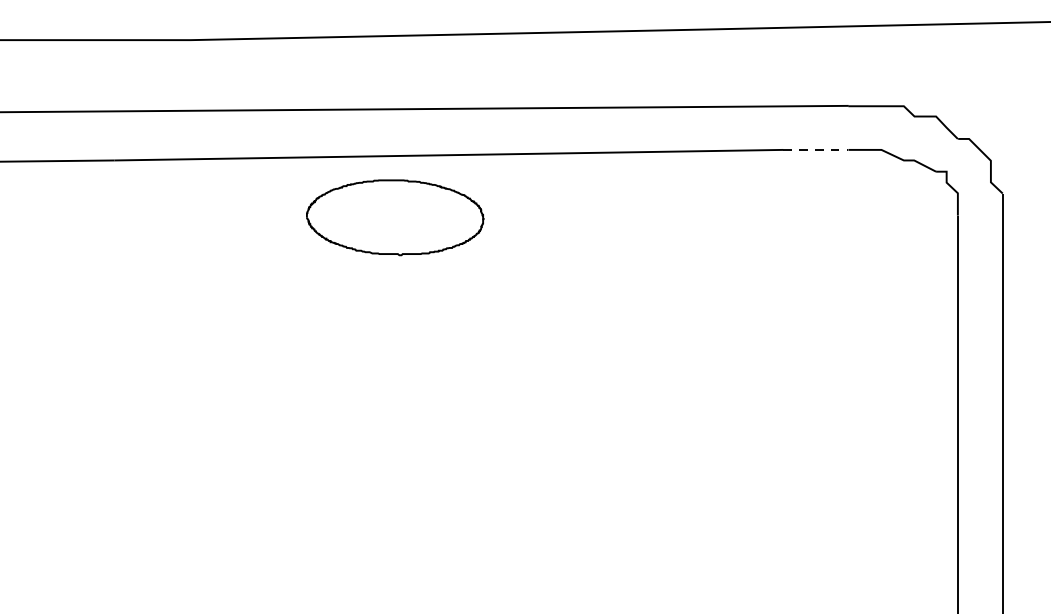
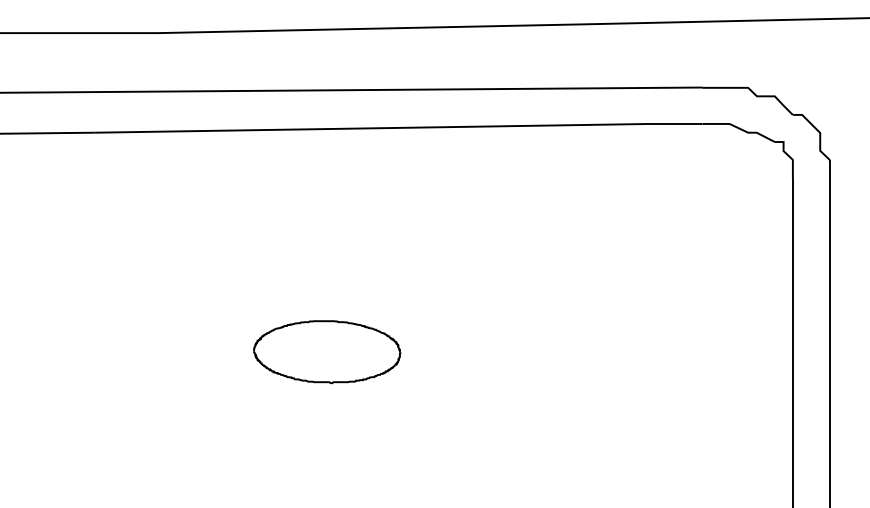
line: (816, 149) -> (675, 123), dashed -> solid
part: (395, 218) -> (327, 352), moved

